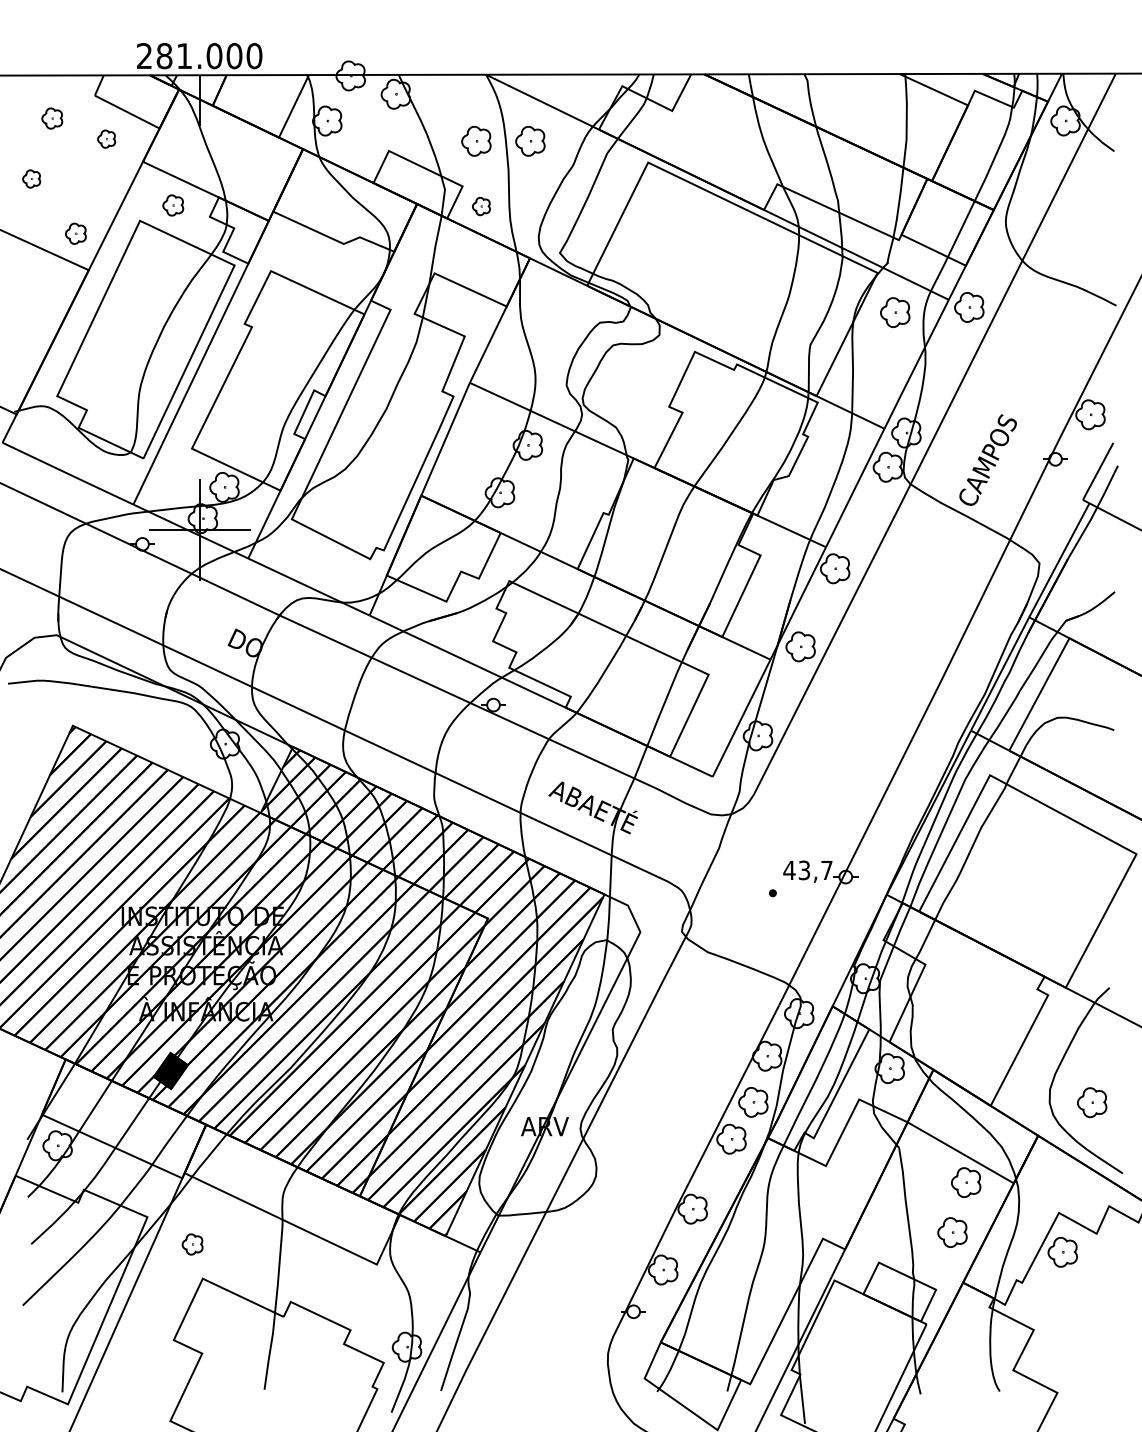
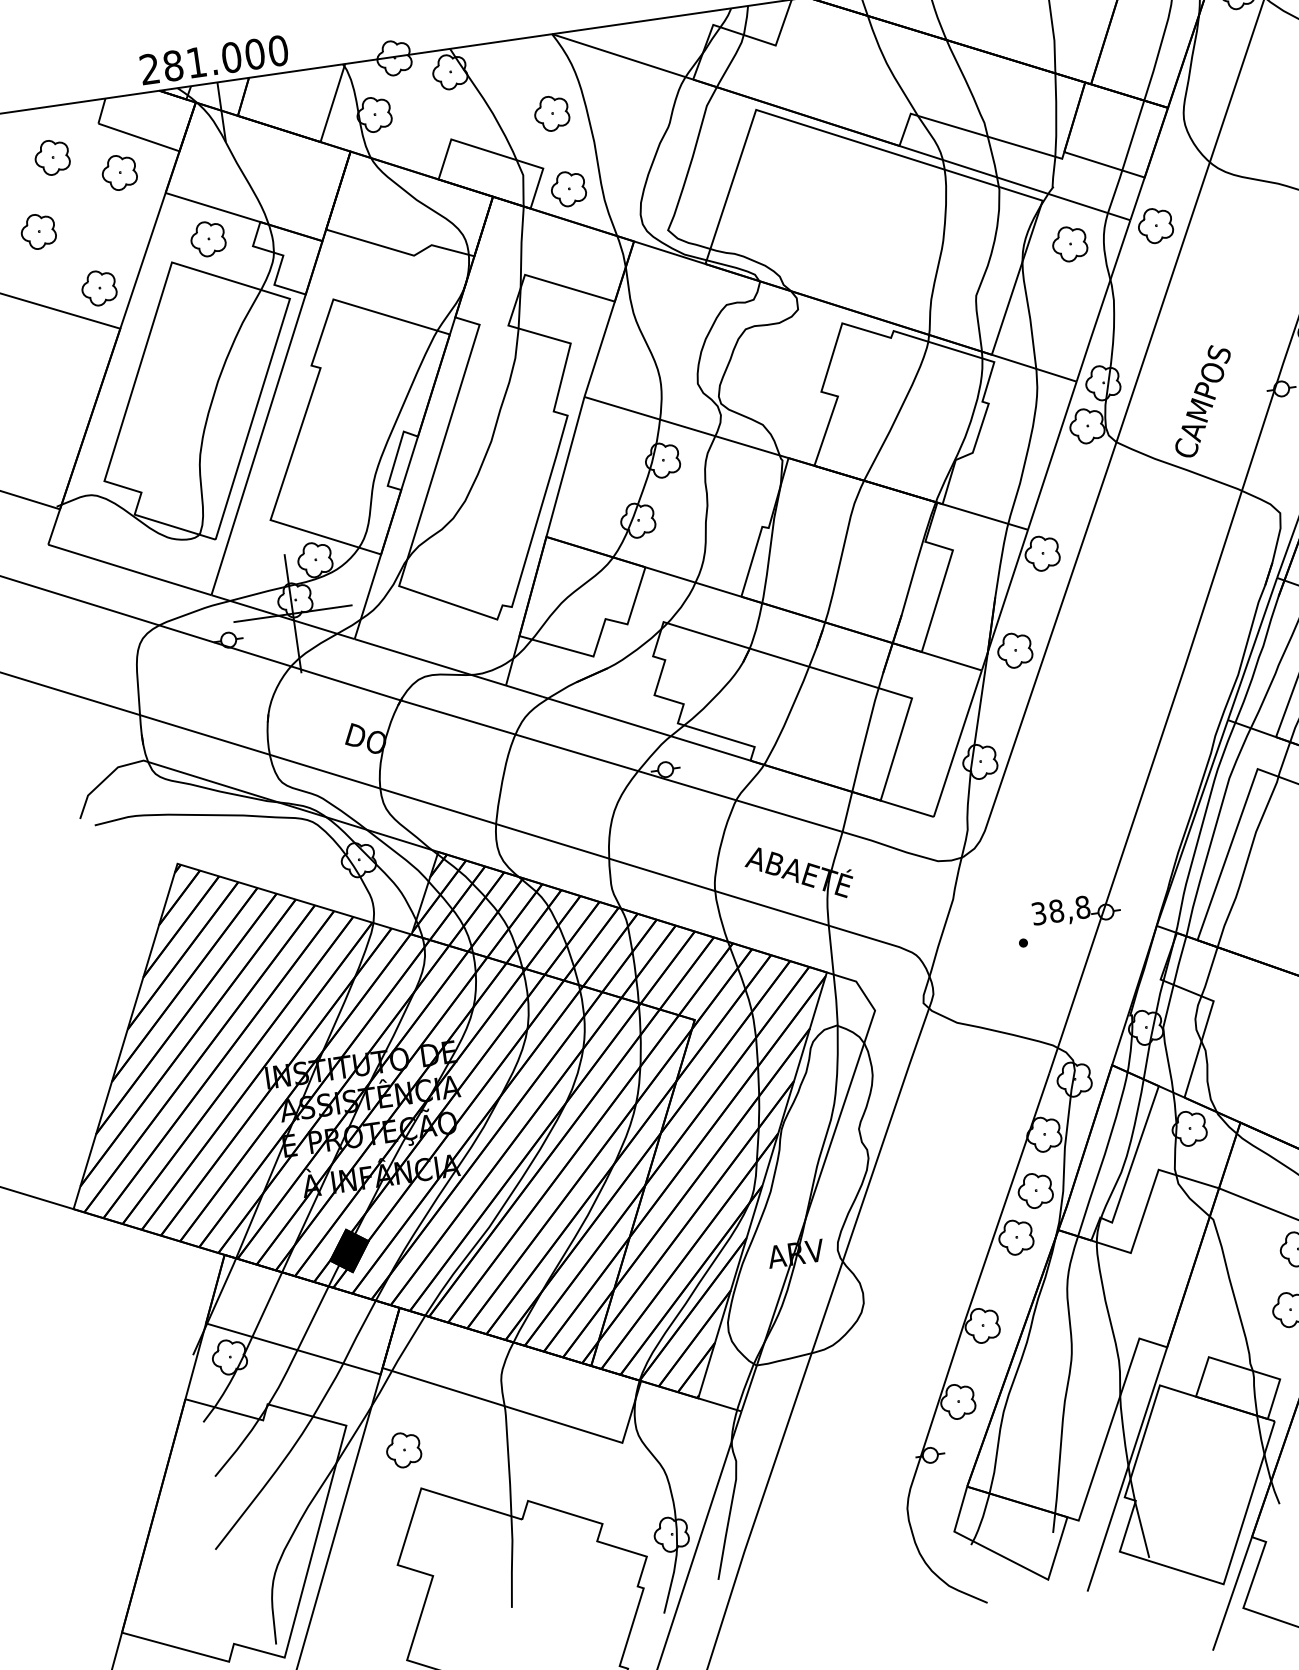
part: (52, 118) -> (52, 157), size x1.43
part: (106, 138) -> (119, 171), size x1.67
part: (530, 141) -> (615, 104), removed
part: (31, 178) -> (38, 231), size x1.67
part: (173, 205) -> (208, 238), size x1.43
part: (481, 206) -> (568, 188), size x1.67
part: (75, 233) -> (98, 288), size x1.43
text: (807, 870) -> (1060, 910), 43,7 -> 38,8
part: (192, 1244) -> (403, 1450), size x1.43

